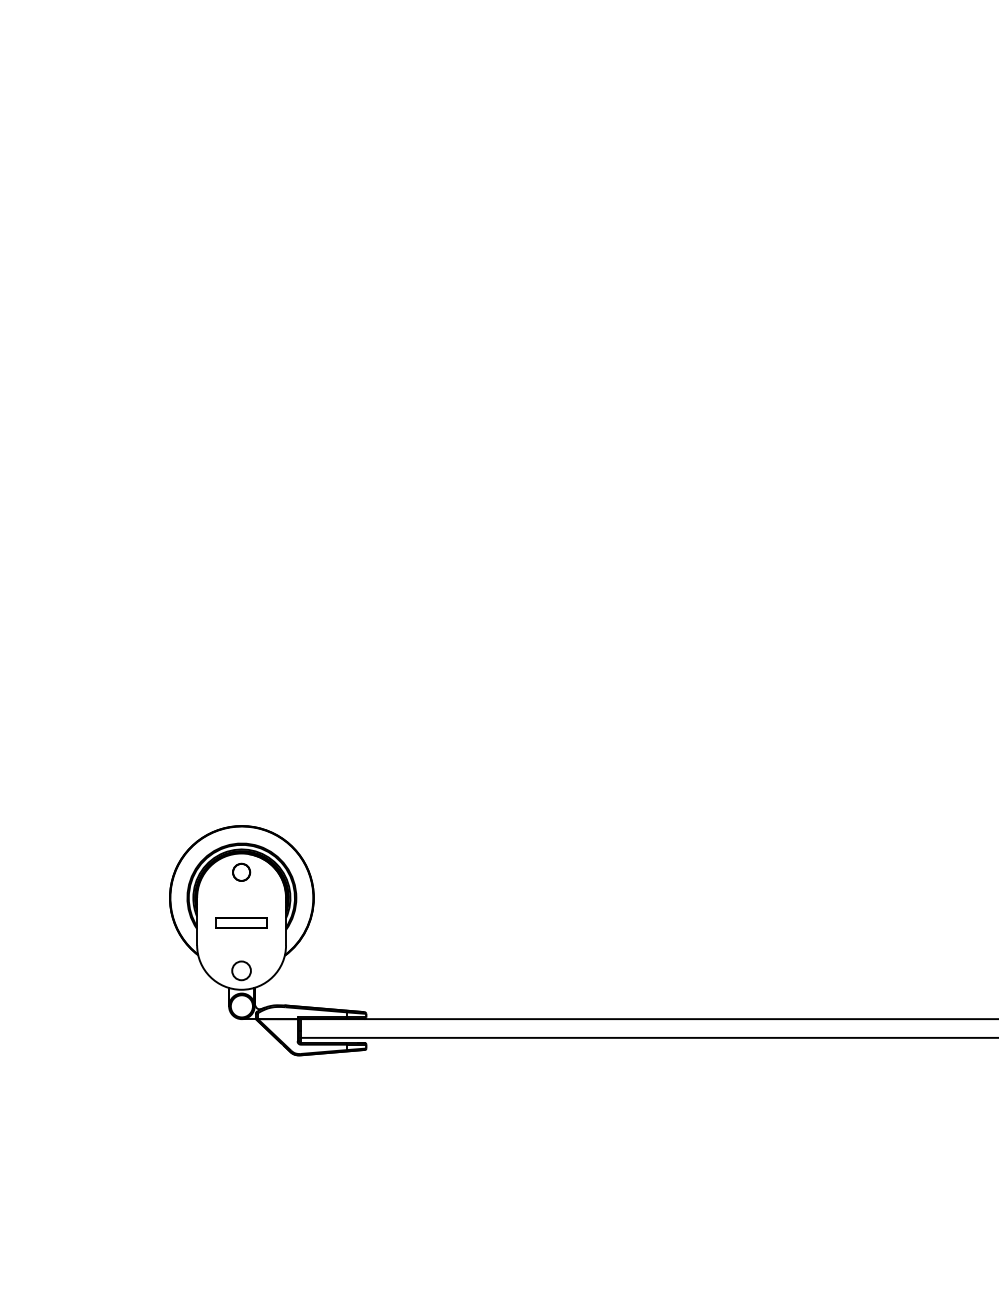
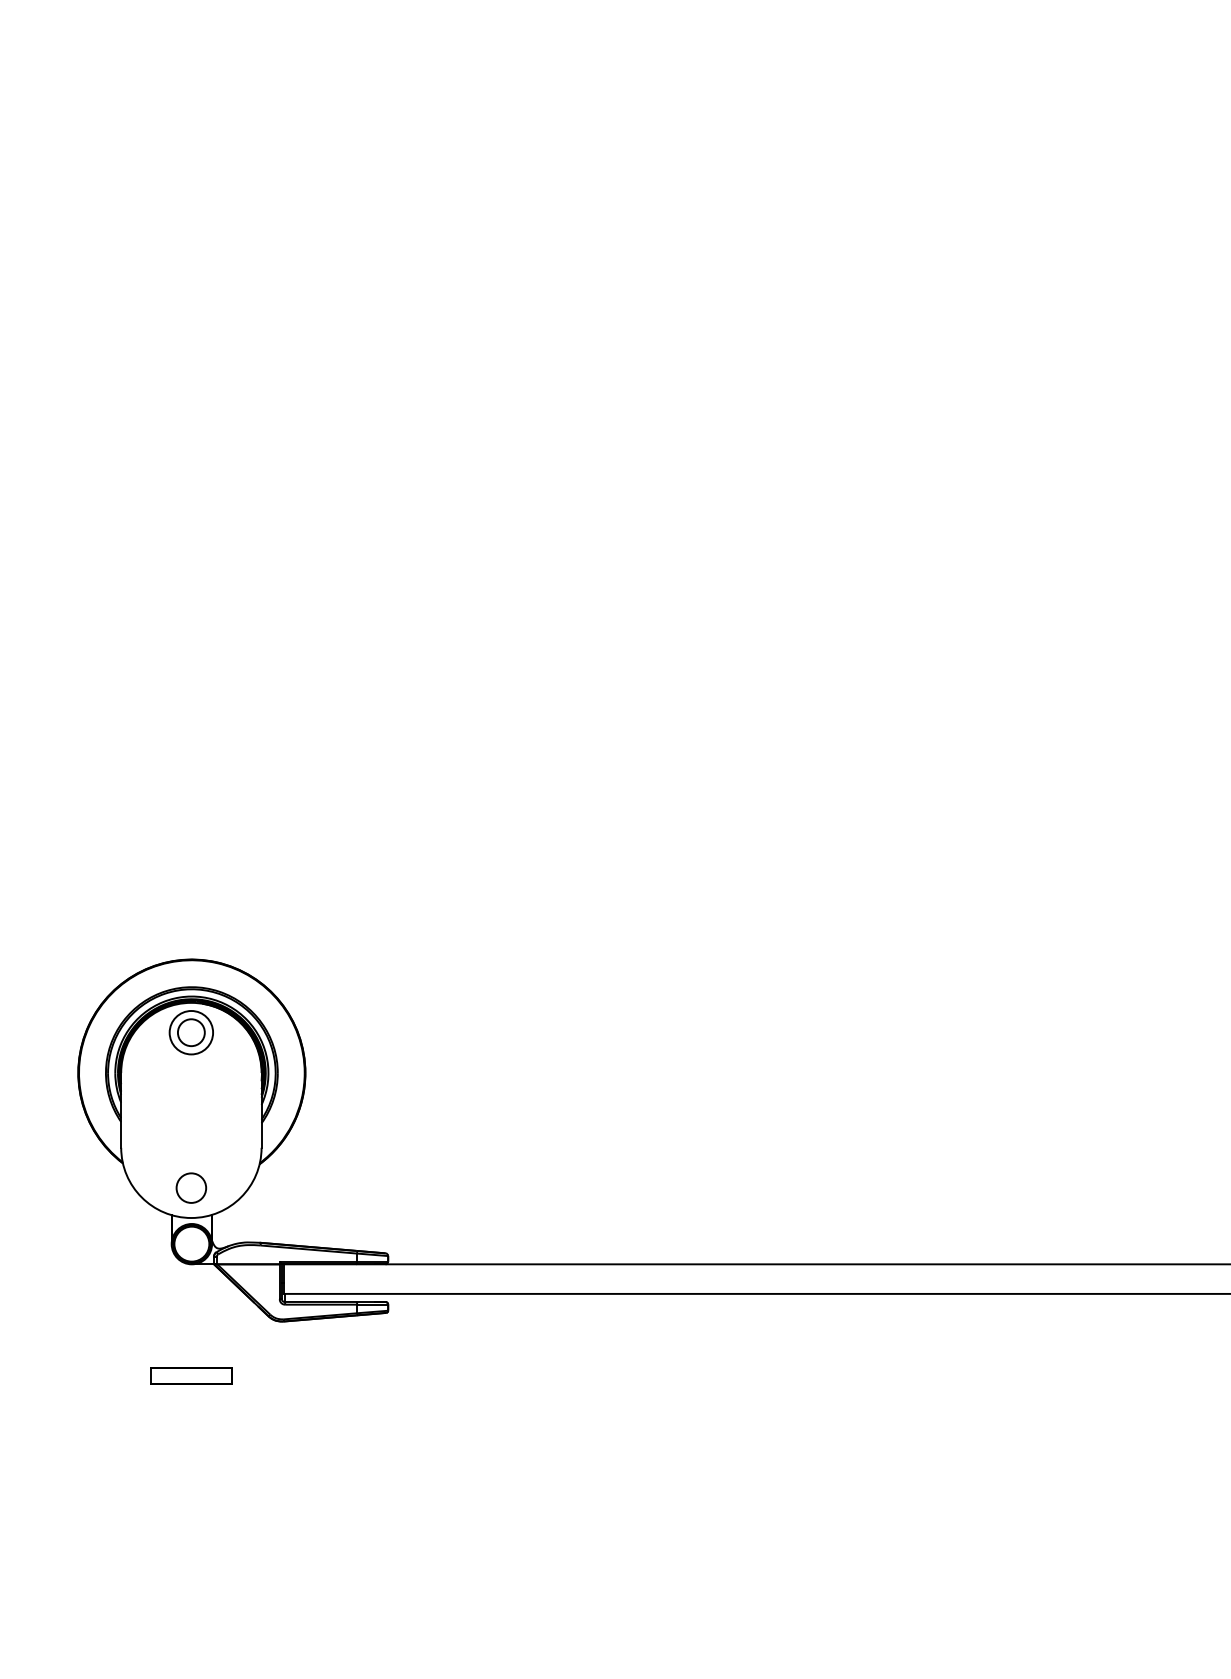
circle: (241, 871) -> (191, 1031), size x1.6
part: (241, 922) -> (191, 1375), moved

